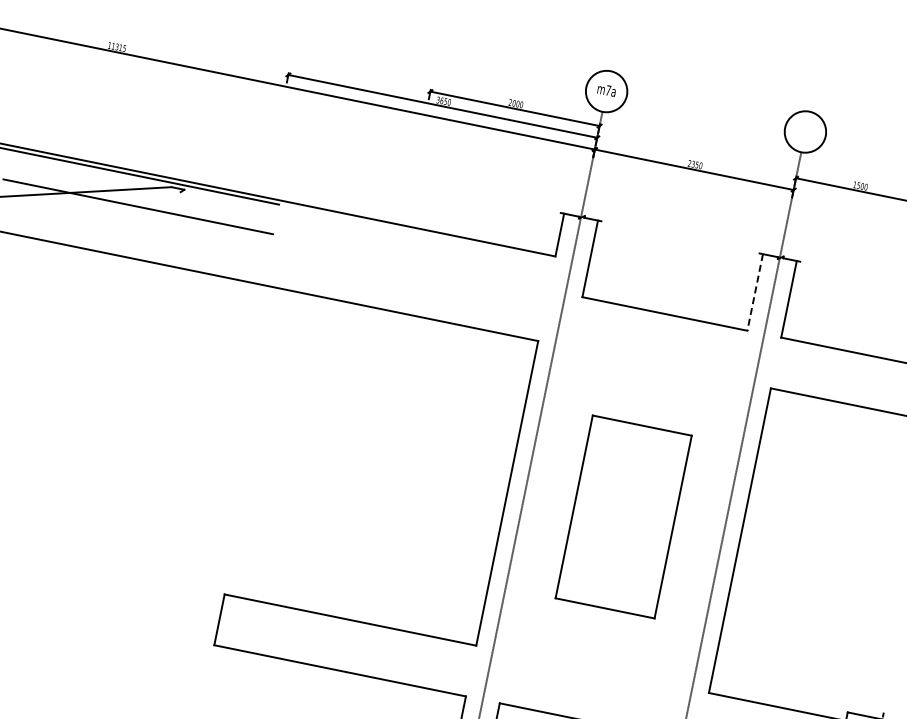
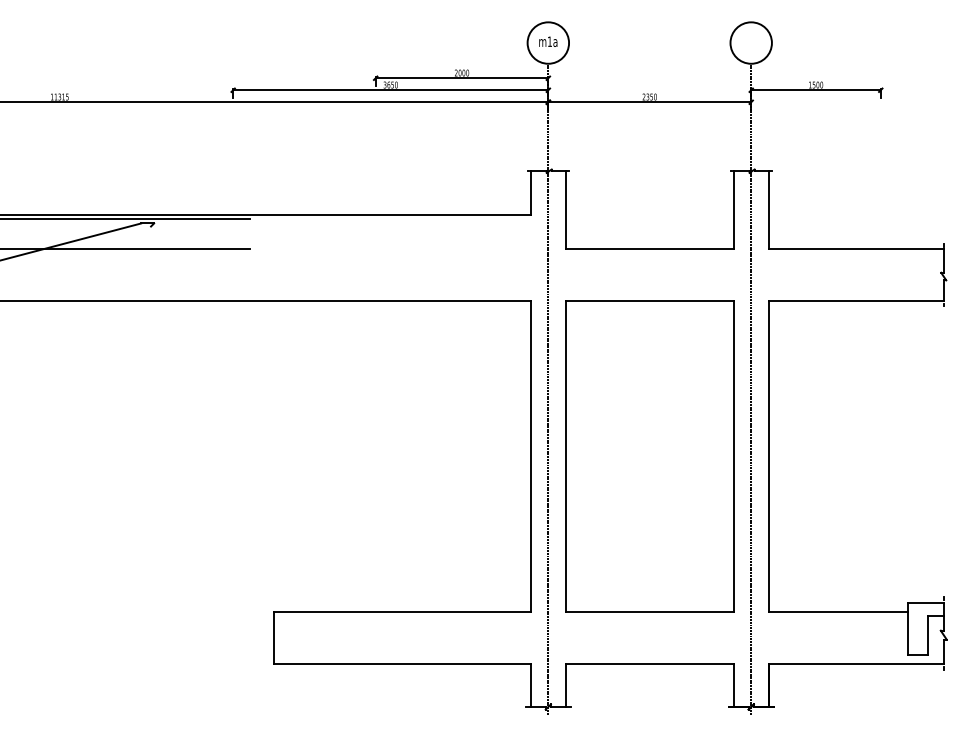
text: (608, 90) -> (549, 41), m7a -> m1a
line: (754, 292) -> (733, 210), dashed -> solid
part: (623, 516) -> (649, 456), size x1.67

